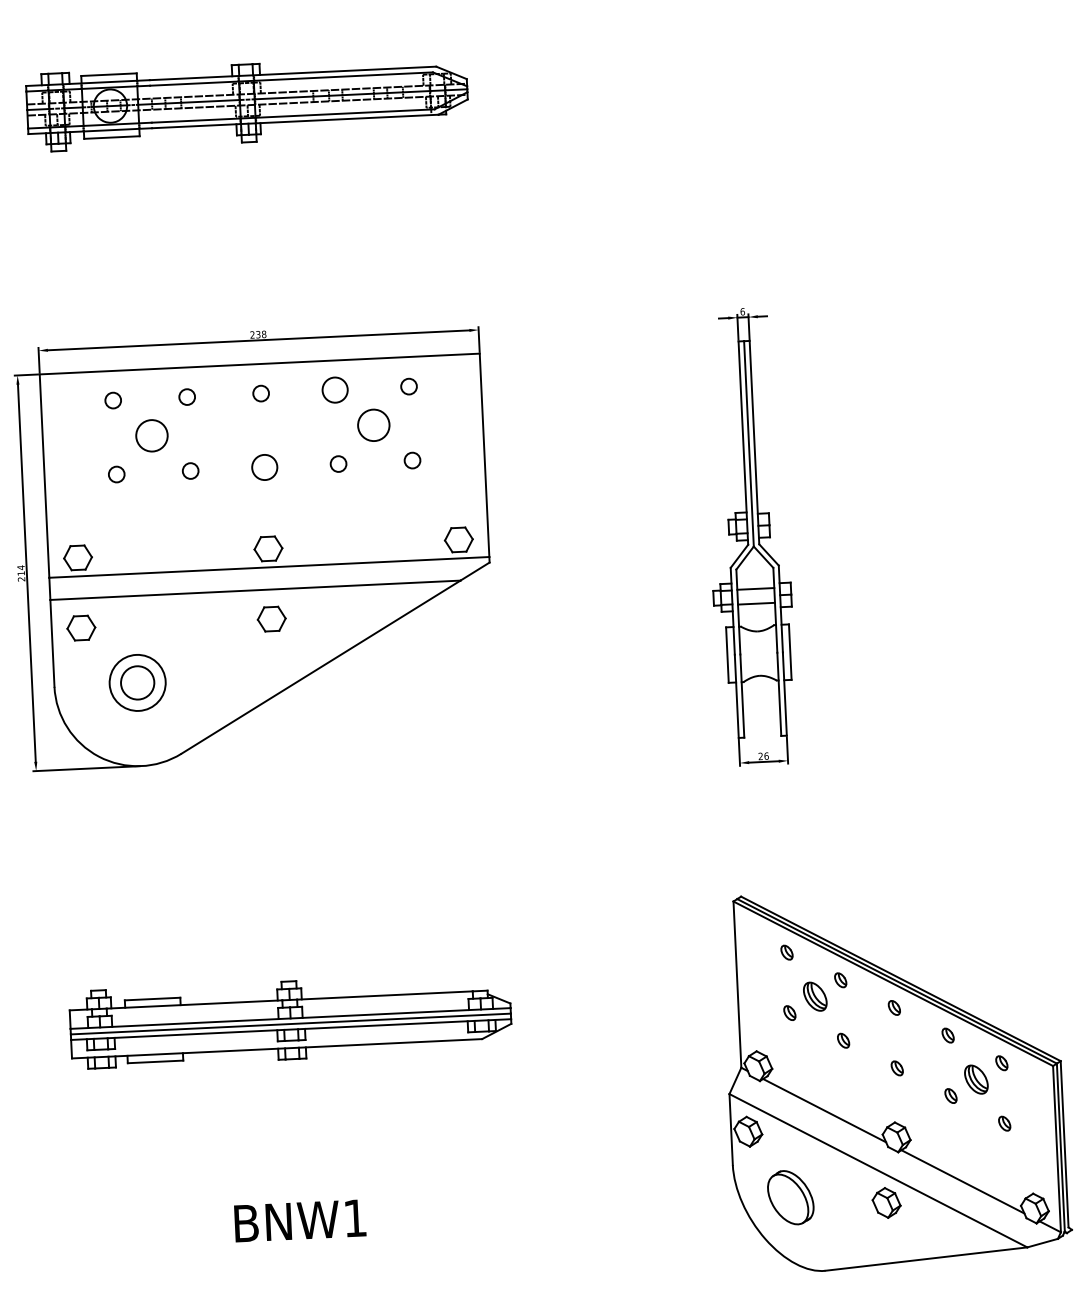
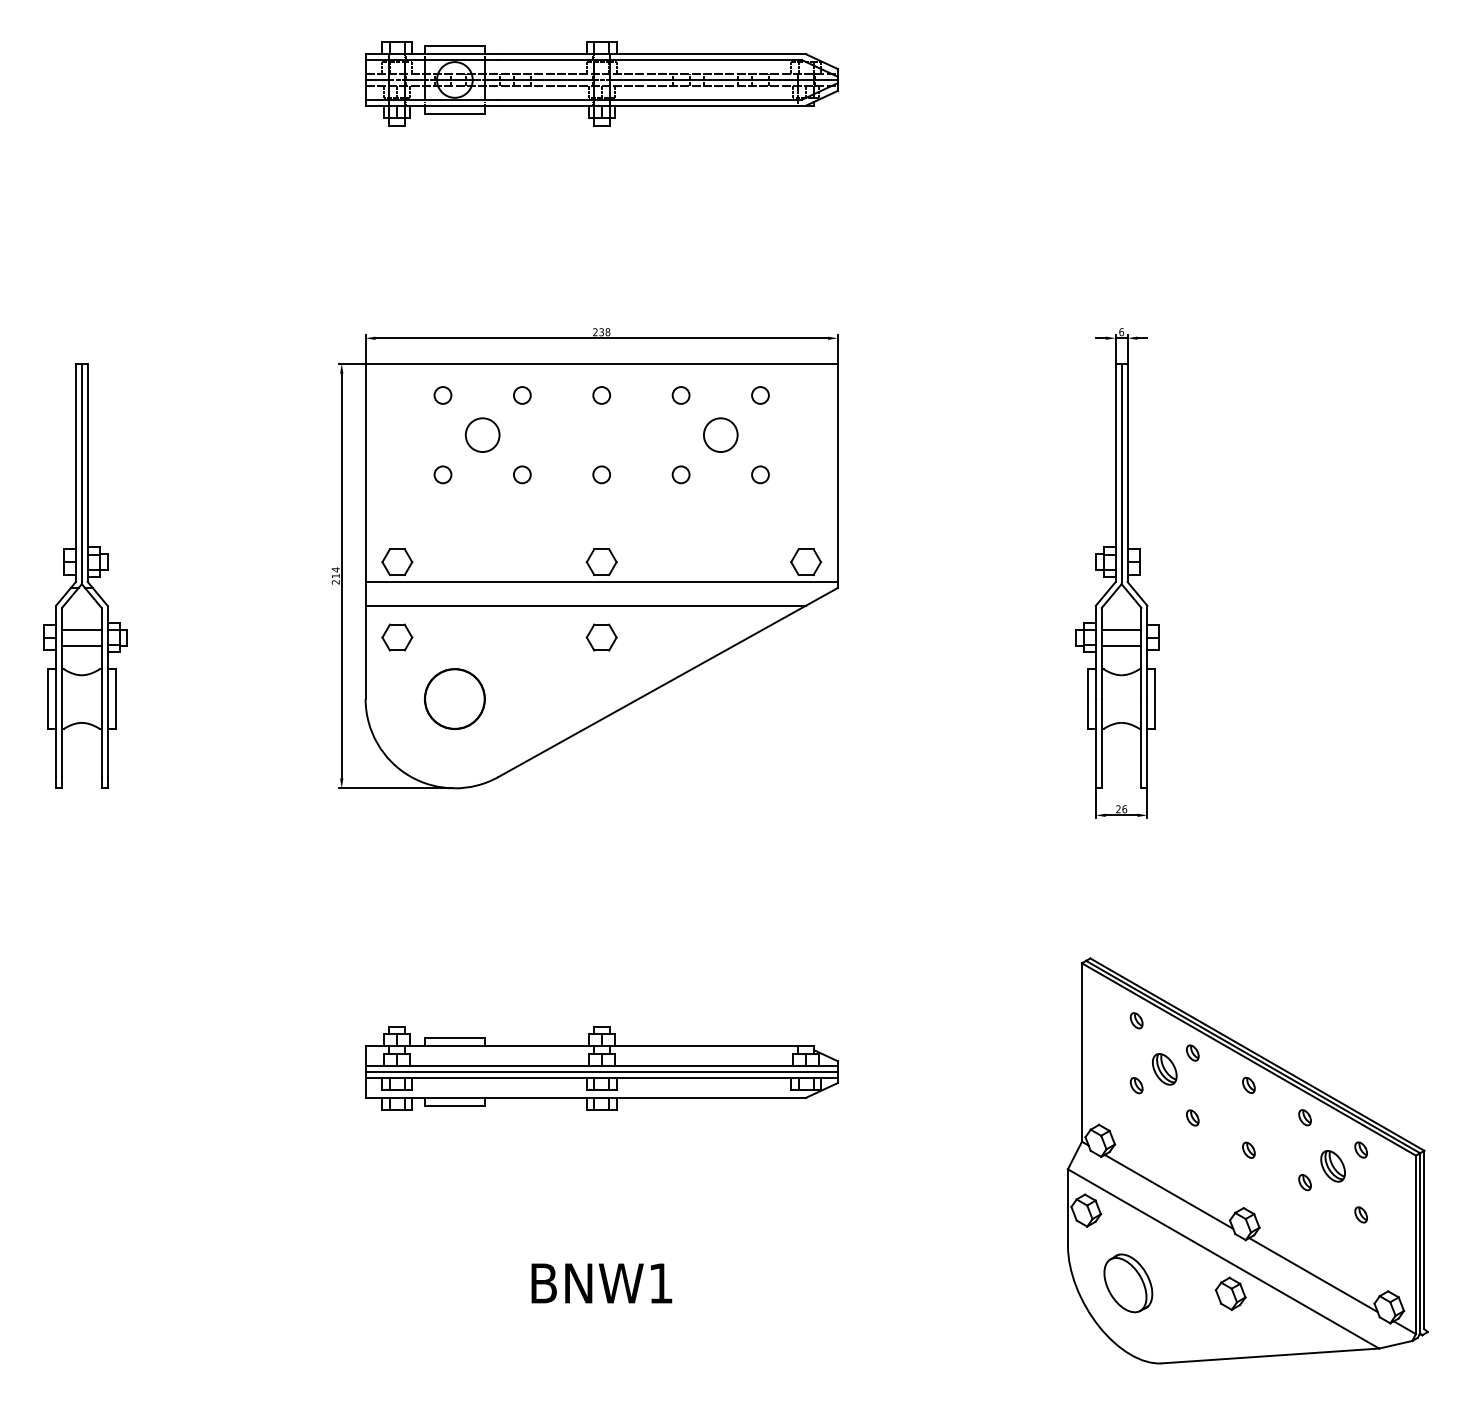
circle: (334, 390) -> (680, 395), size x0.62
circle: (264, 467) -> (601, 474), size x0.62
circle: (137, 682) -> (454, 698), size x1.67

